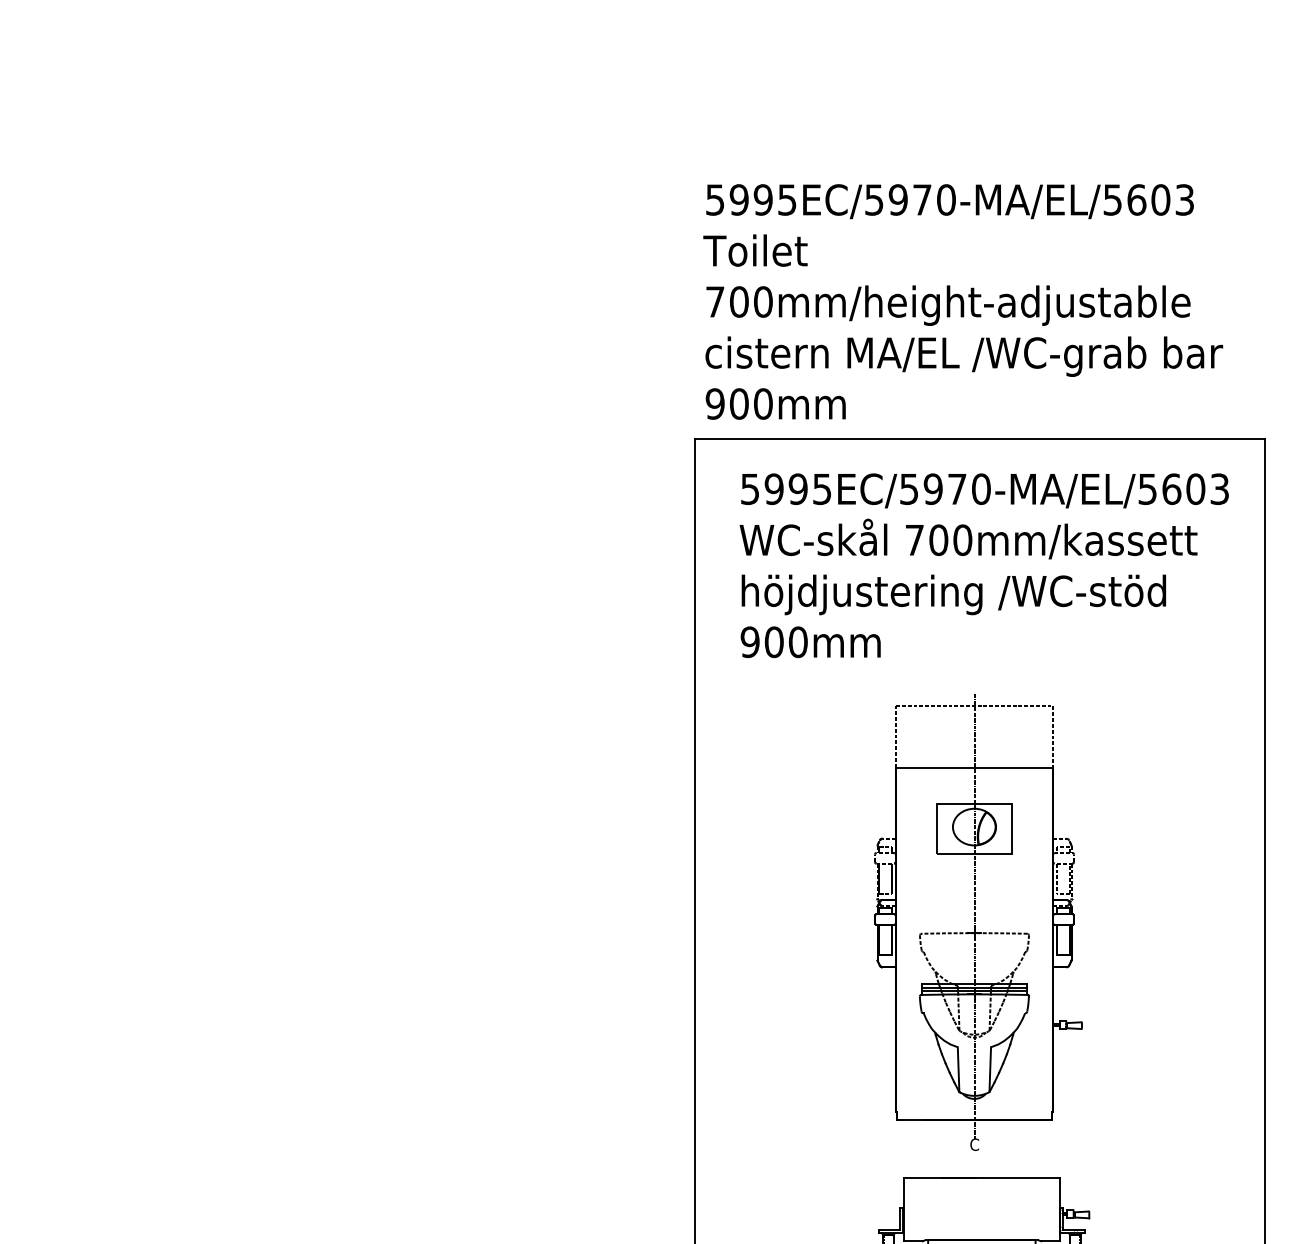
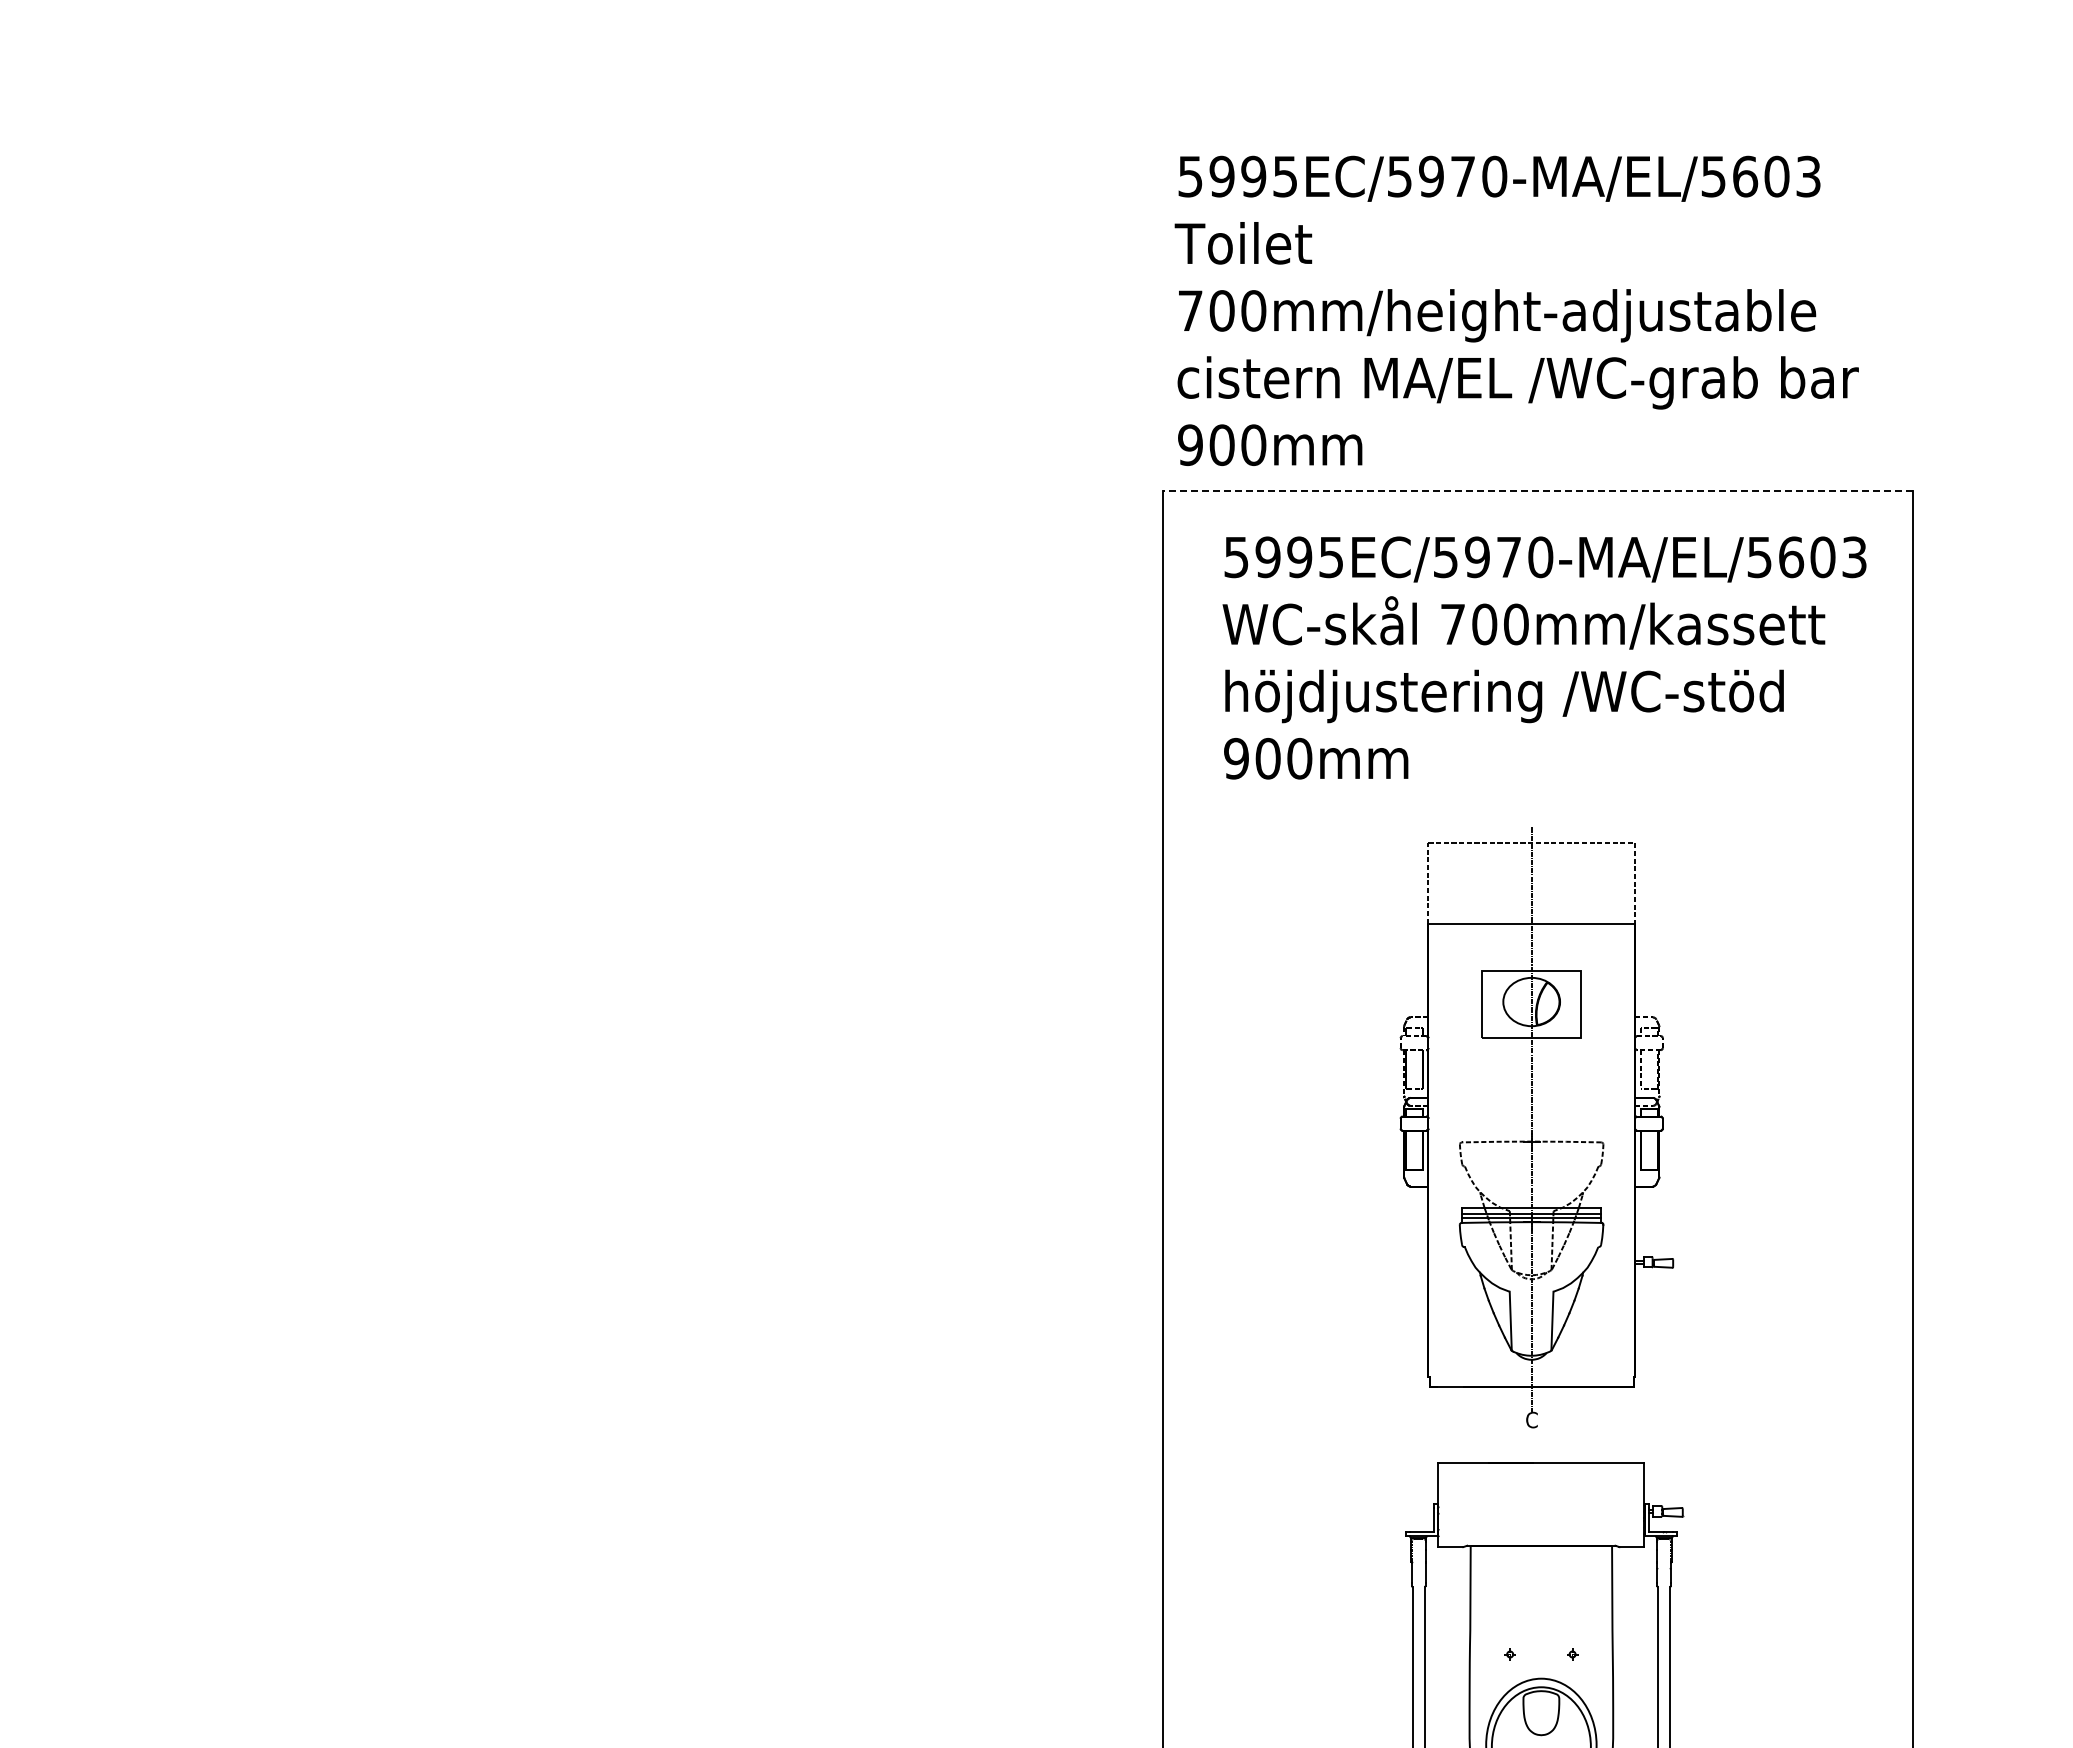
line: (978, 438) -> (1537, 490), solid -> dashed

